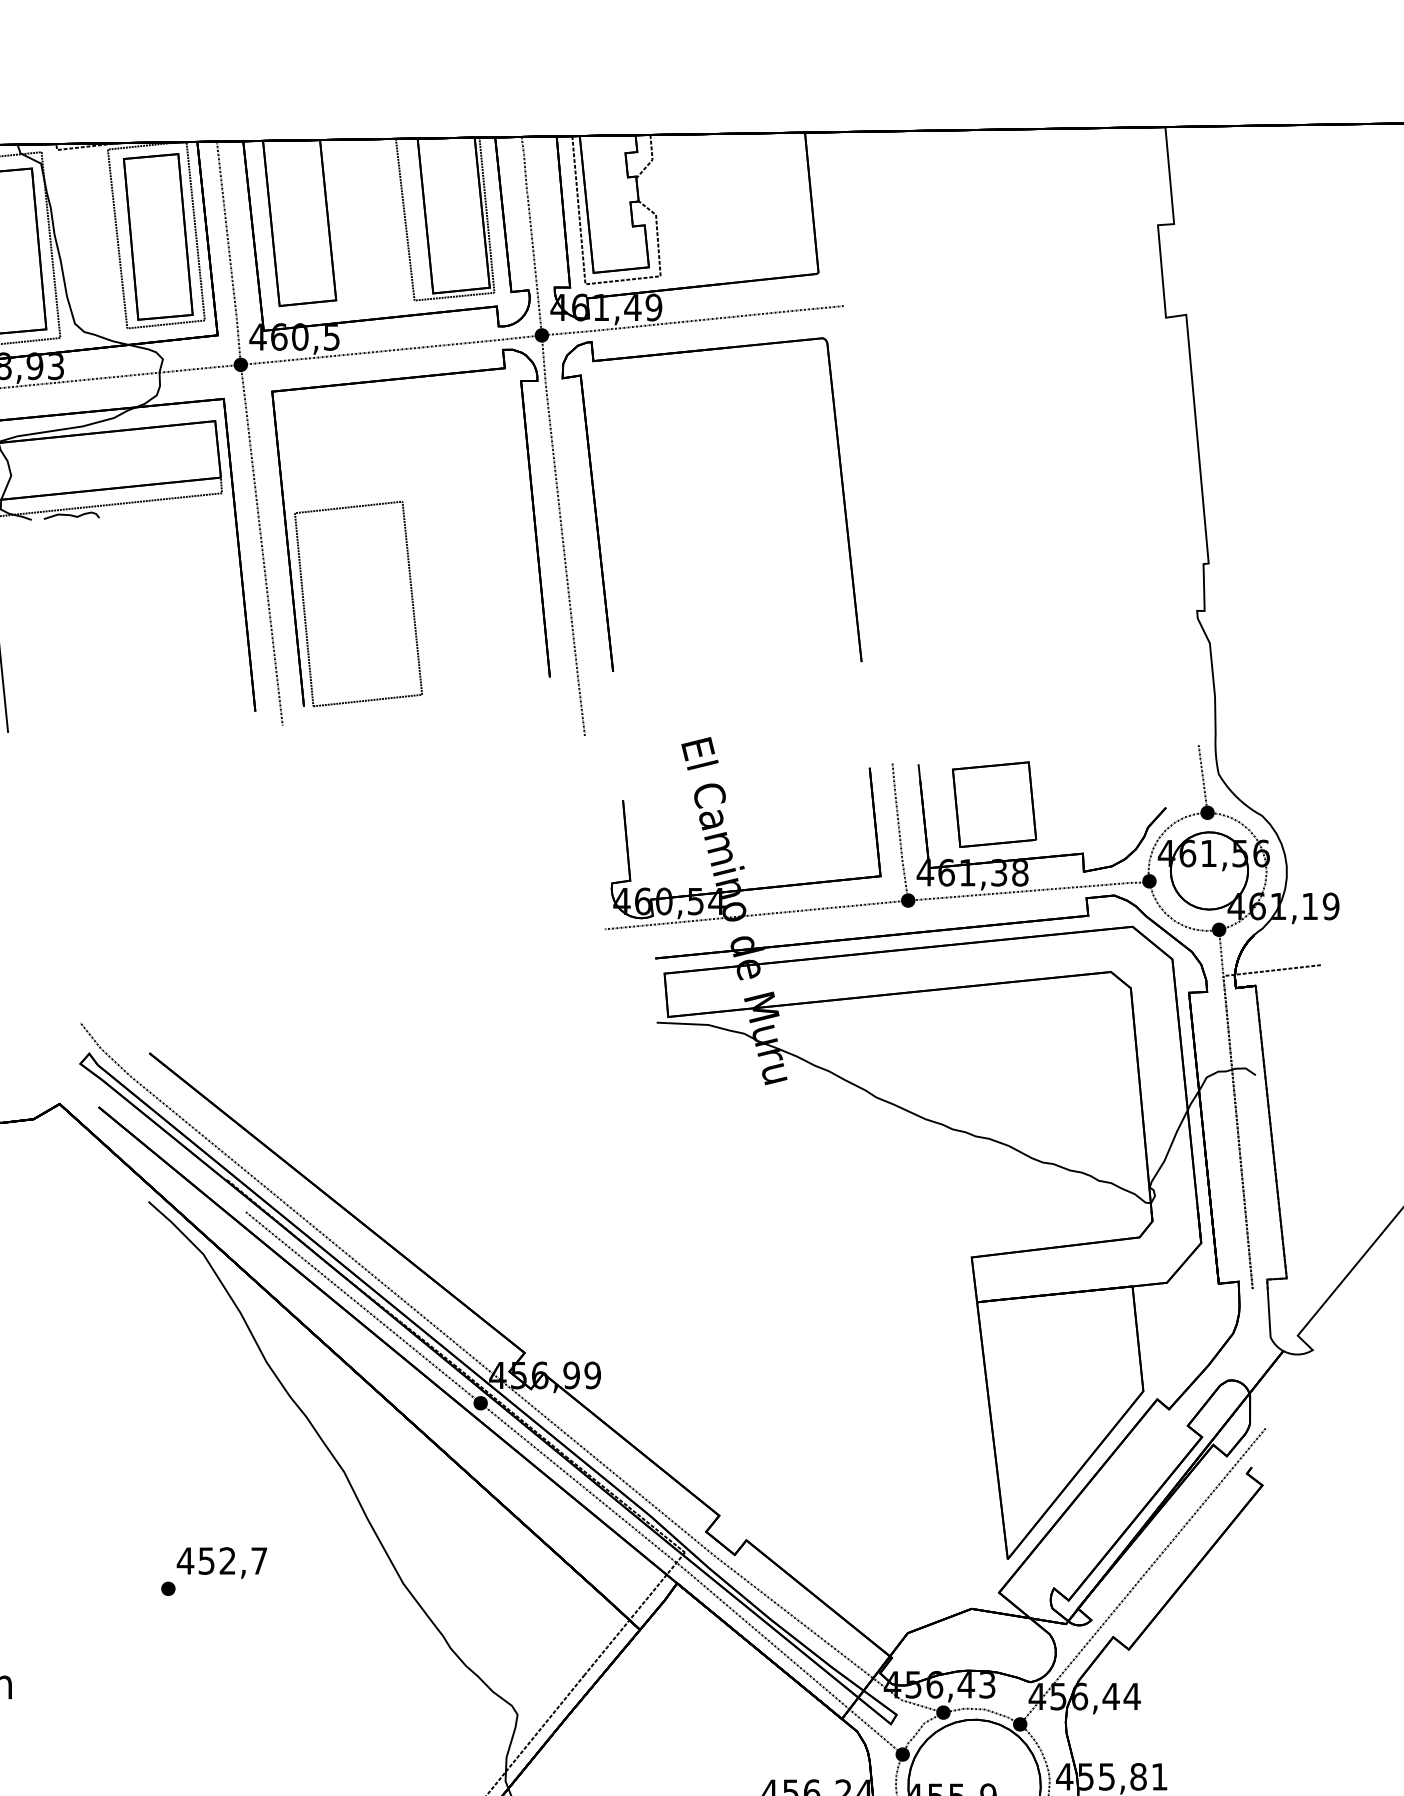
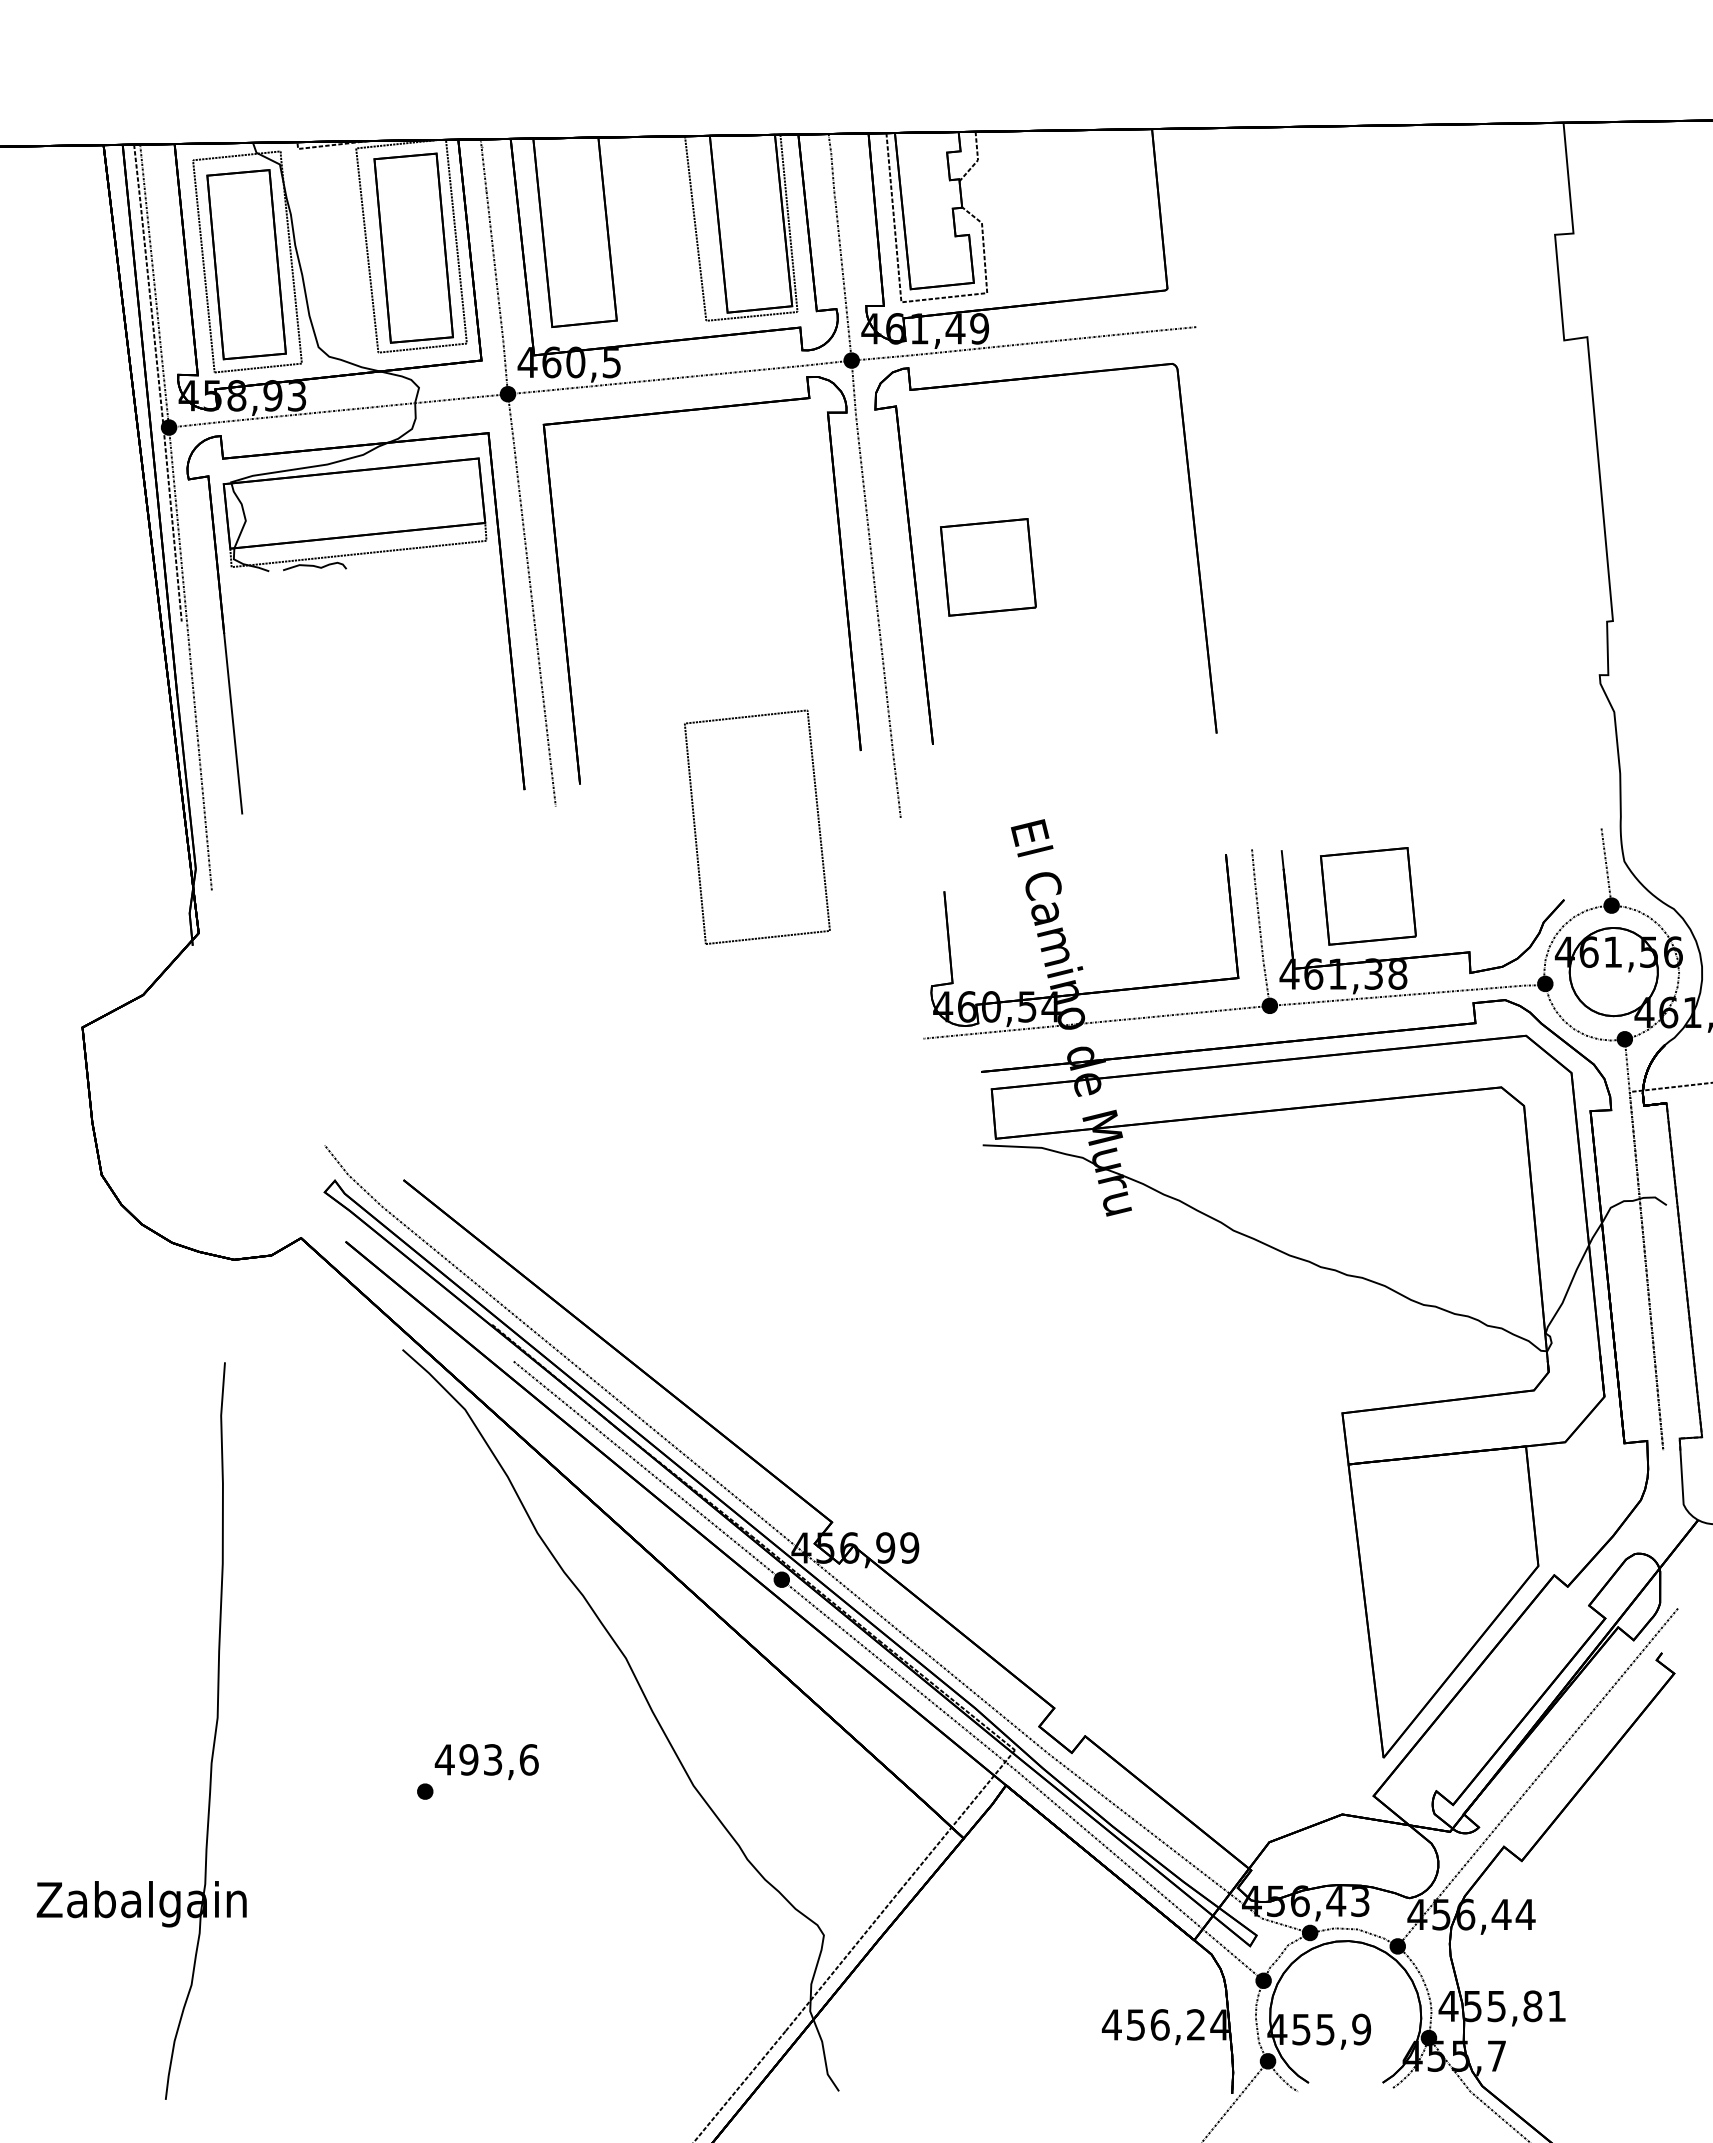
part: (661, 516) -> (988, 567), added
part: (411, 597) -> (817, 819), moved
text: (232, 1560) -> (498, 1759), 452,7 -> 493,6

